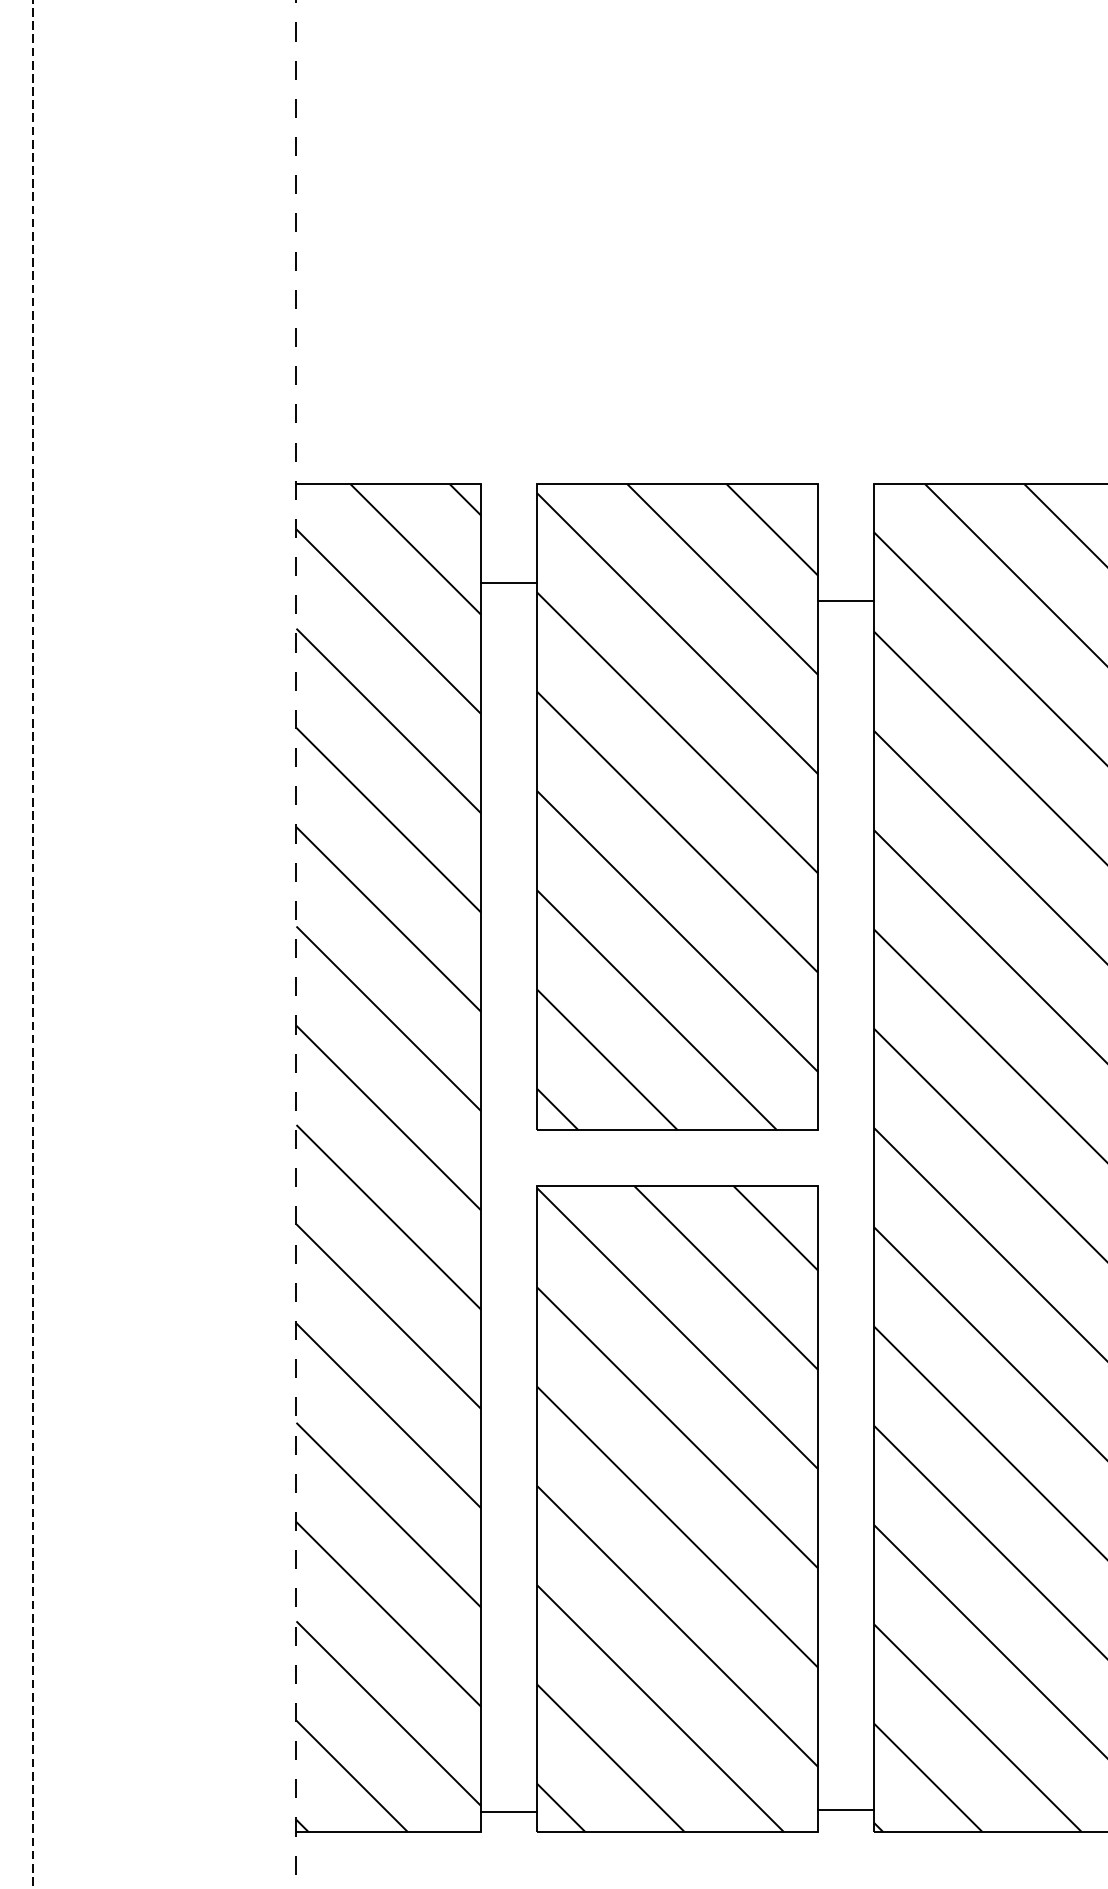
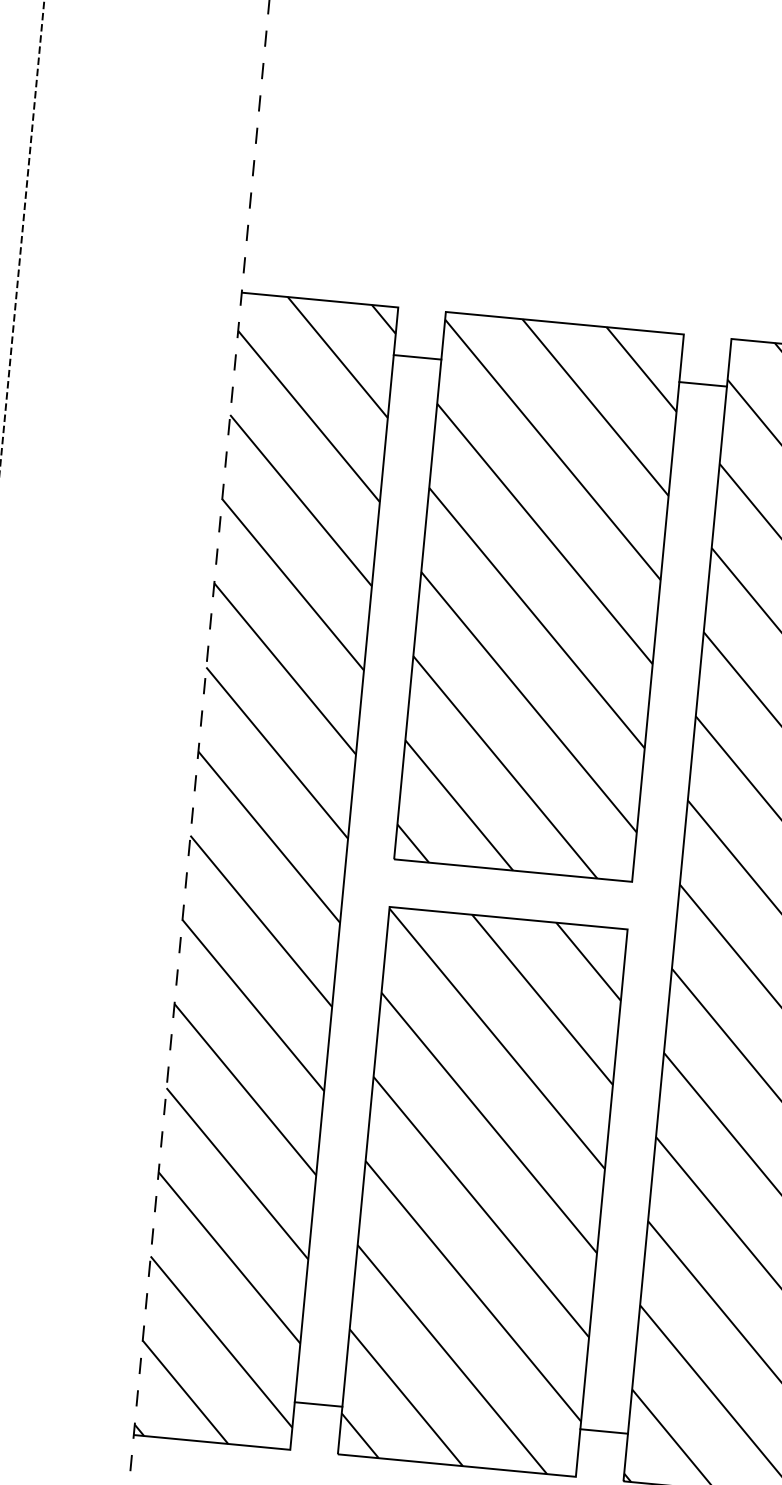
line: (509, 582) -> (417, 357), moved
line: (846, 600) -> (703, 384), moved
line: (846, 1809) -> (604, 1431), moved
line: (509, 1811) -> (318, 1404), moved

